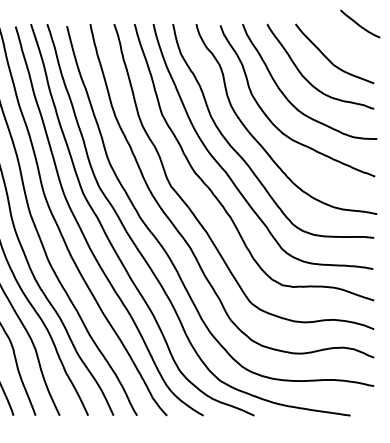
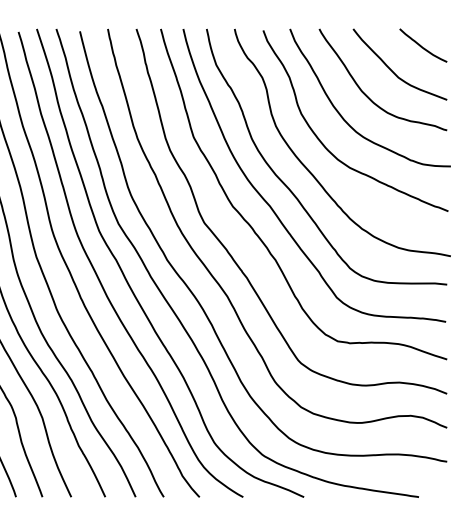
curve: (359, 24) -> (422, 46), moved

